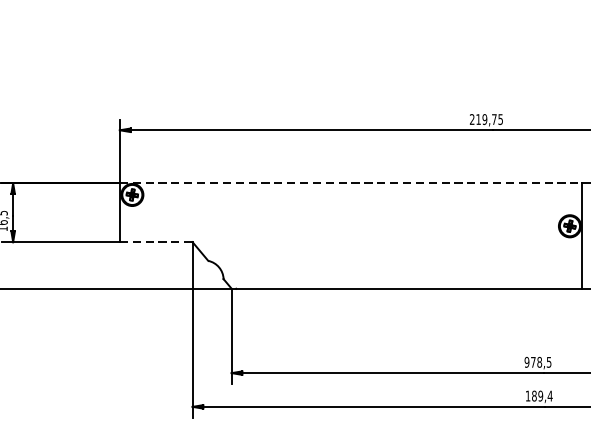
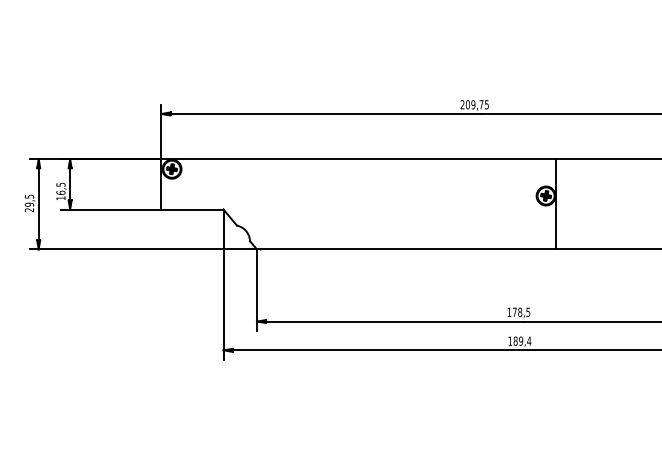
text: (479, 119) -> (468, 104), 219,75 -> 209,75
line: (351, 183) -> (359, 159), dashed -> solid
line: (156, 242) -> (192, 209), dashed -> solid
text: (527, 361) -> (509, 311), 978,5 -> 178,5

